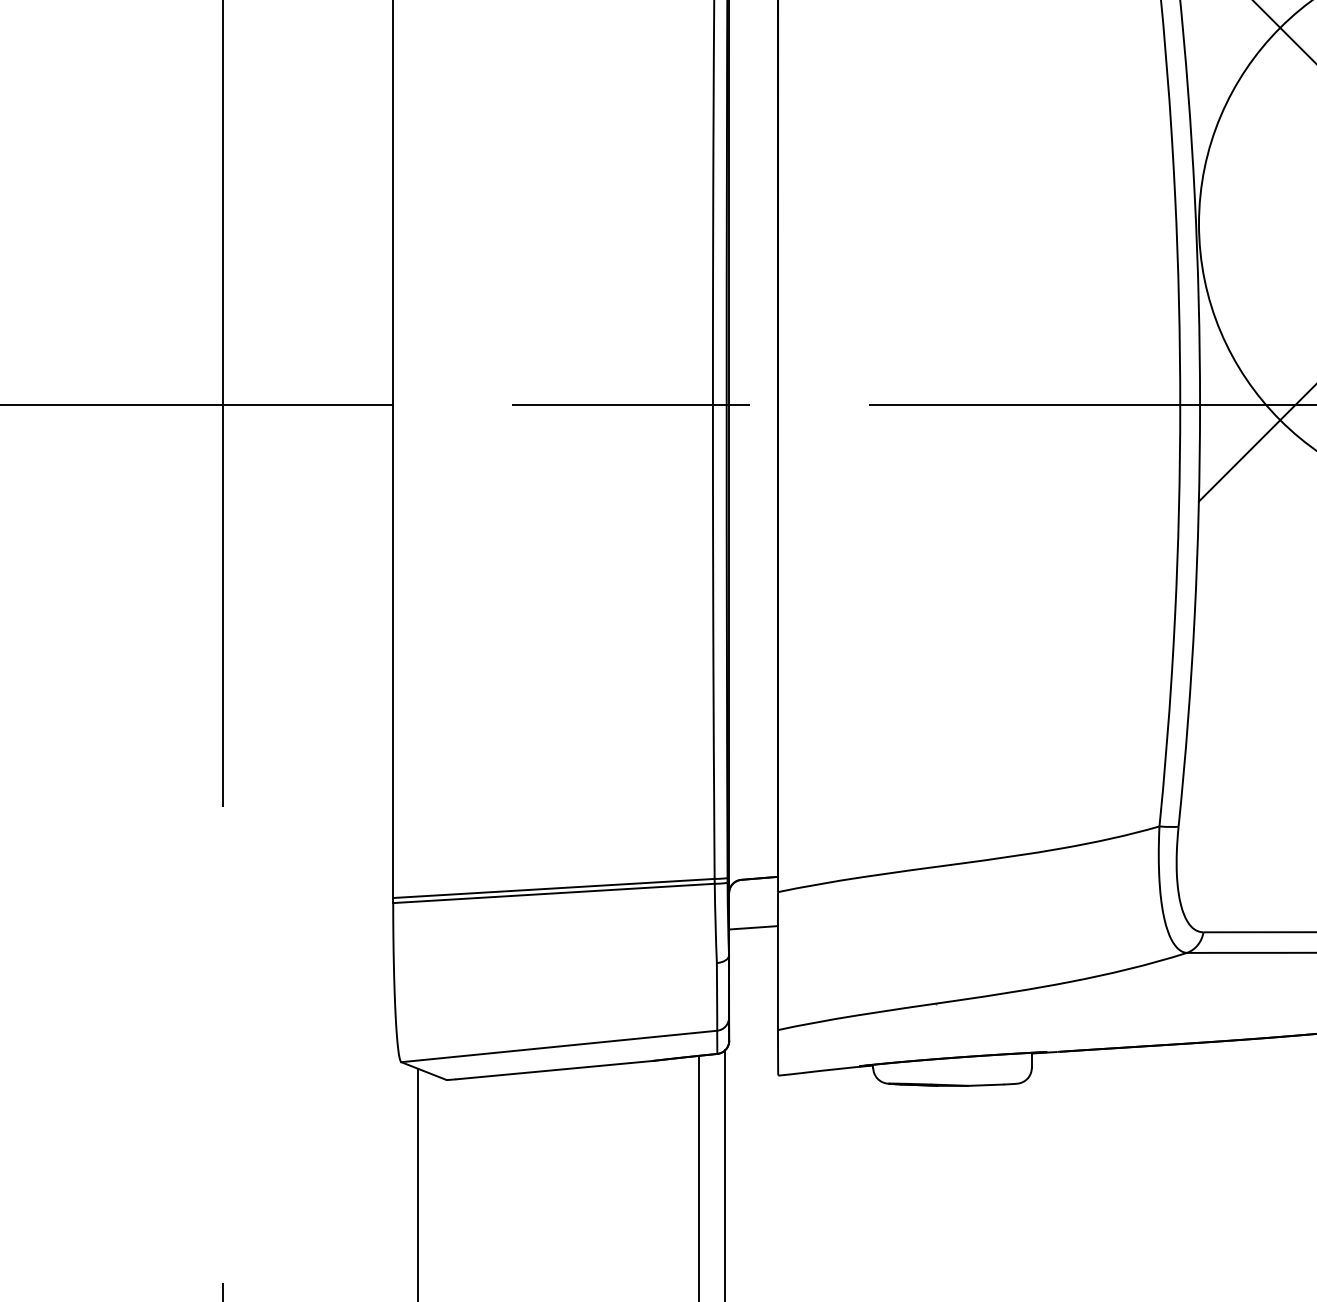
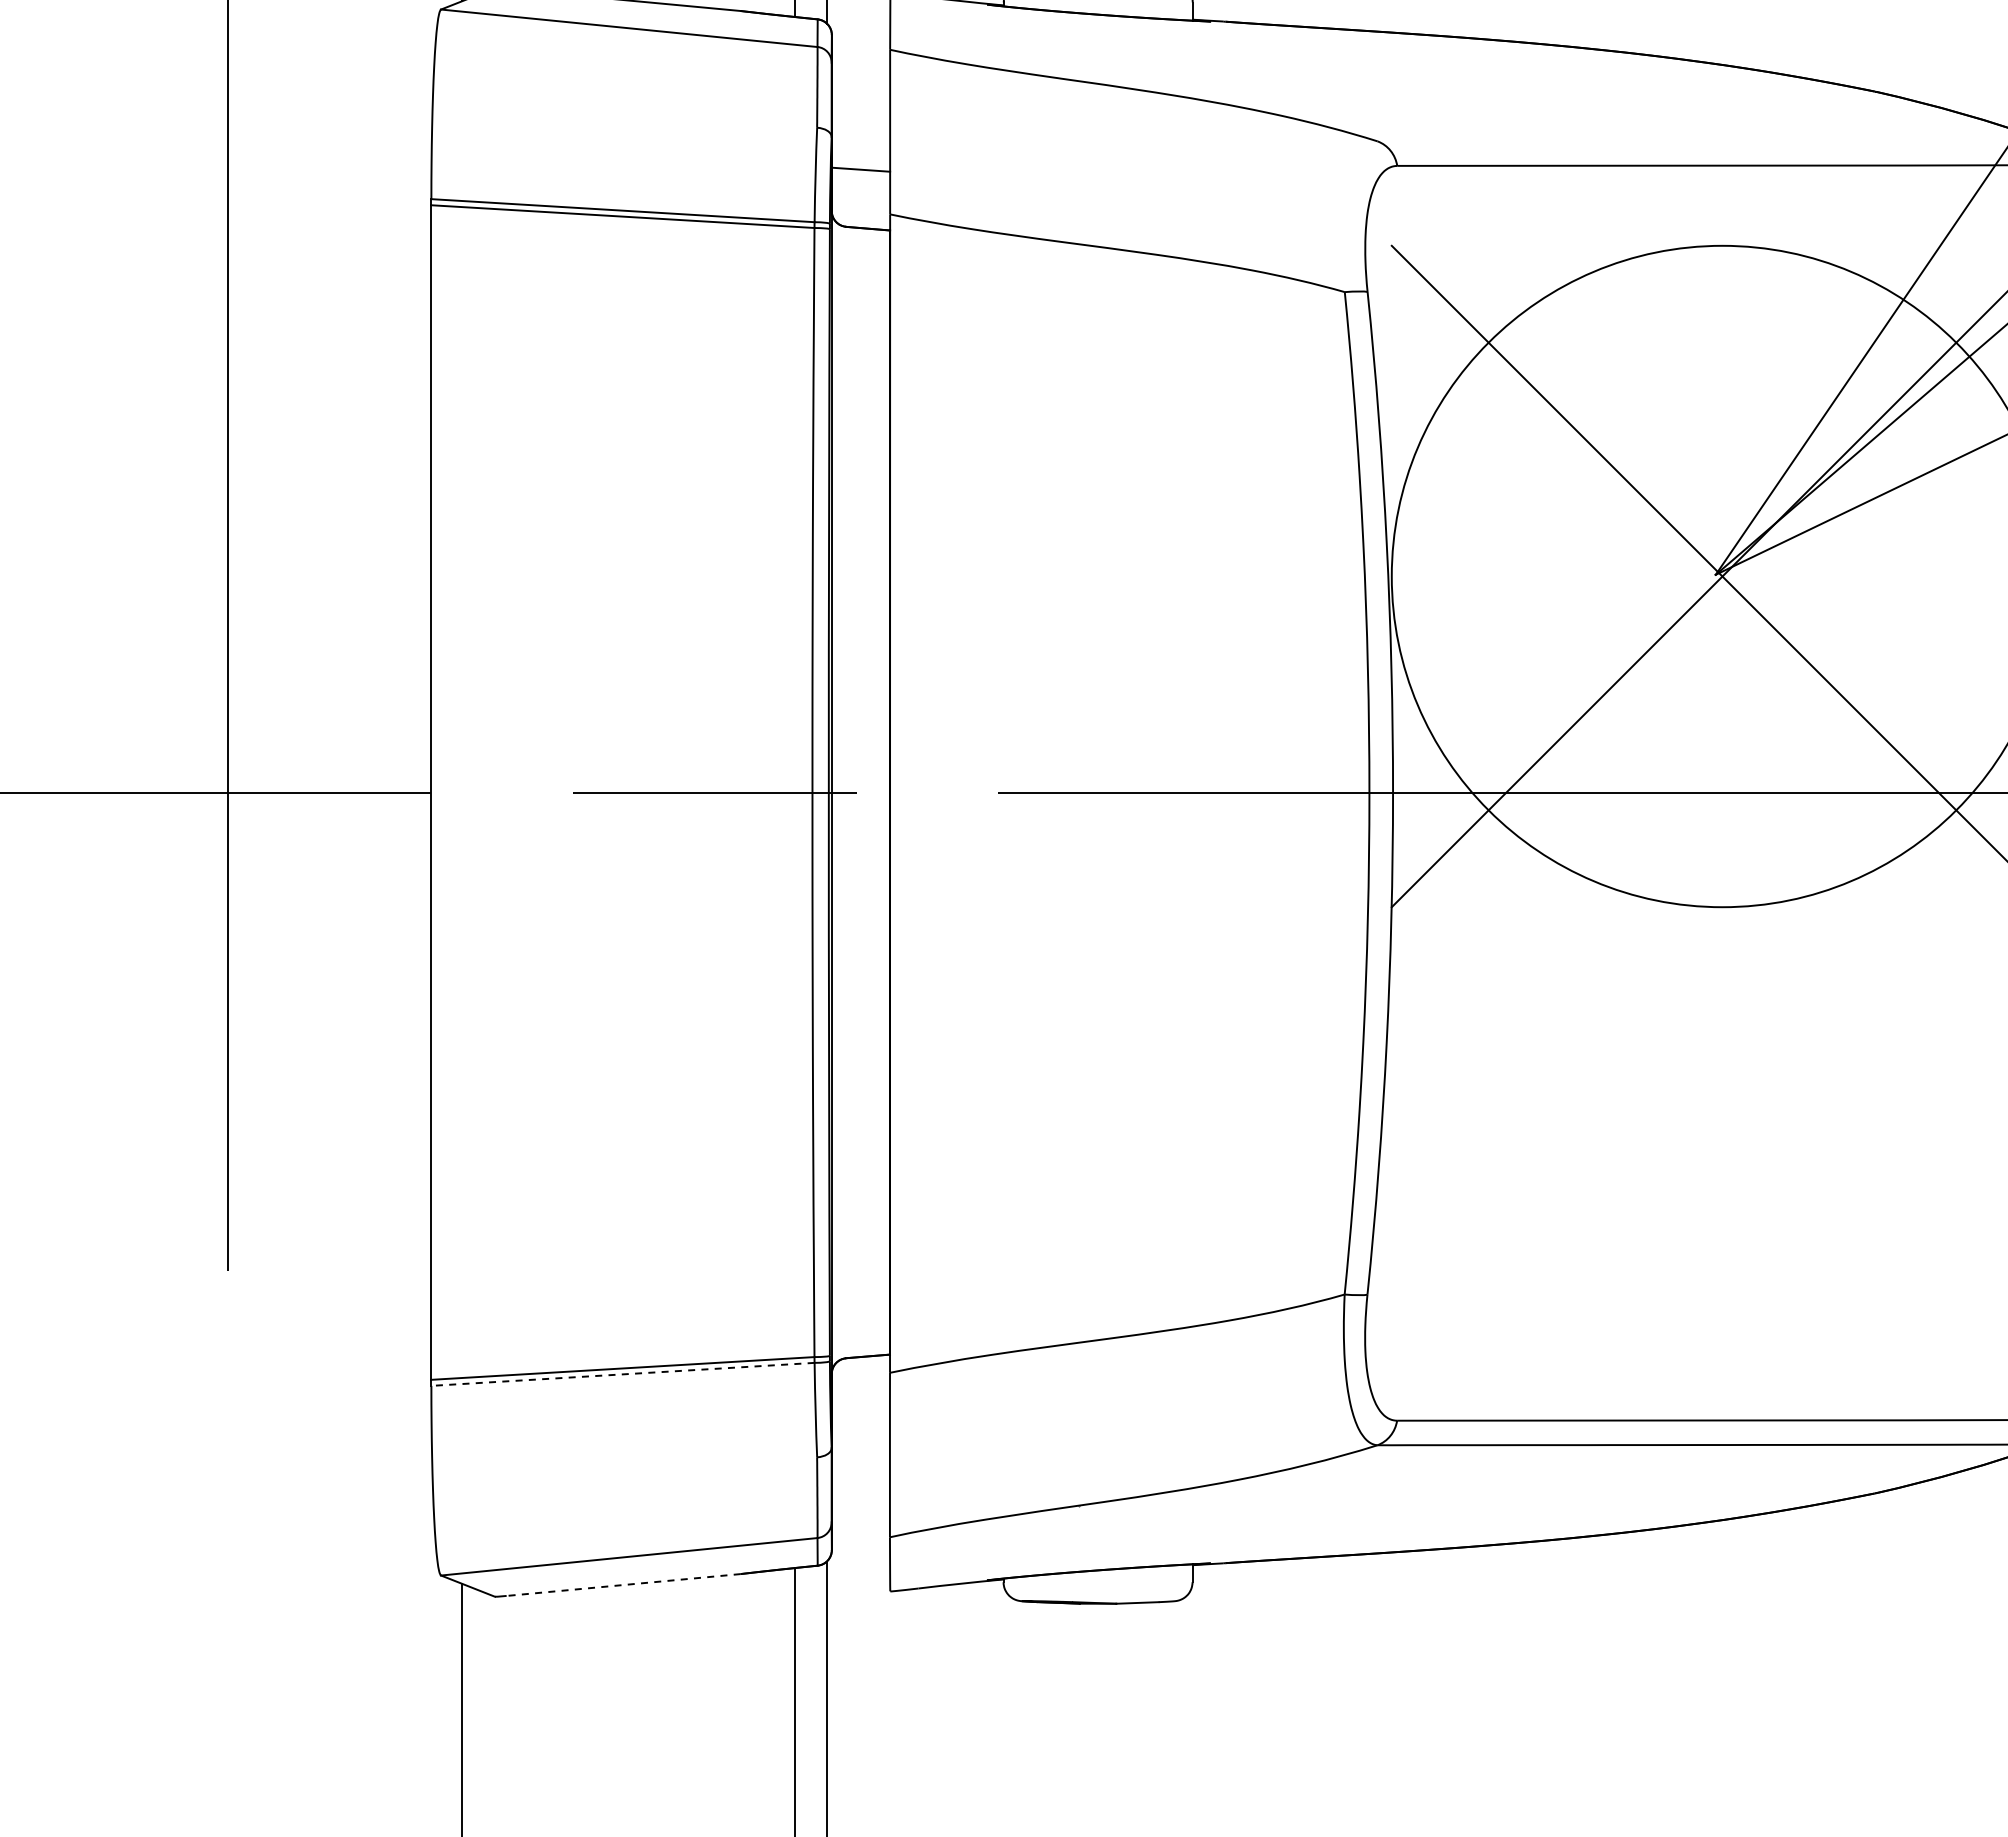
line: (554, 893) -> (623, 1374), solid -> dashed
line: (753, 927) -> (860, 1415), removed
line: (554, 1070) -> (623, 1585), solid -> dashed

